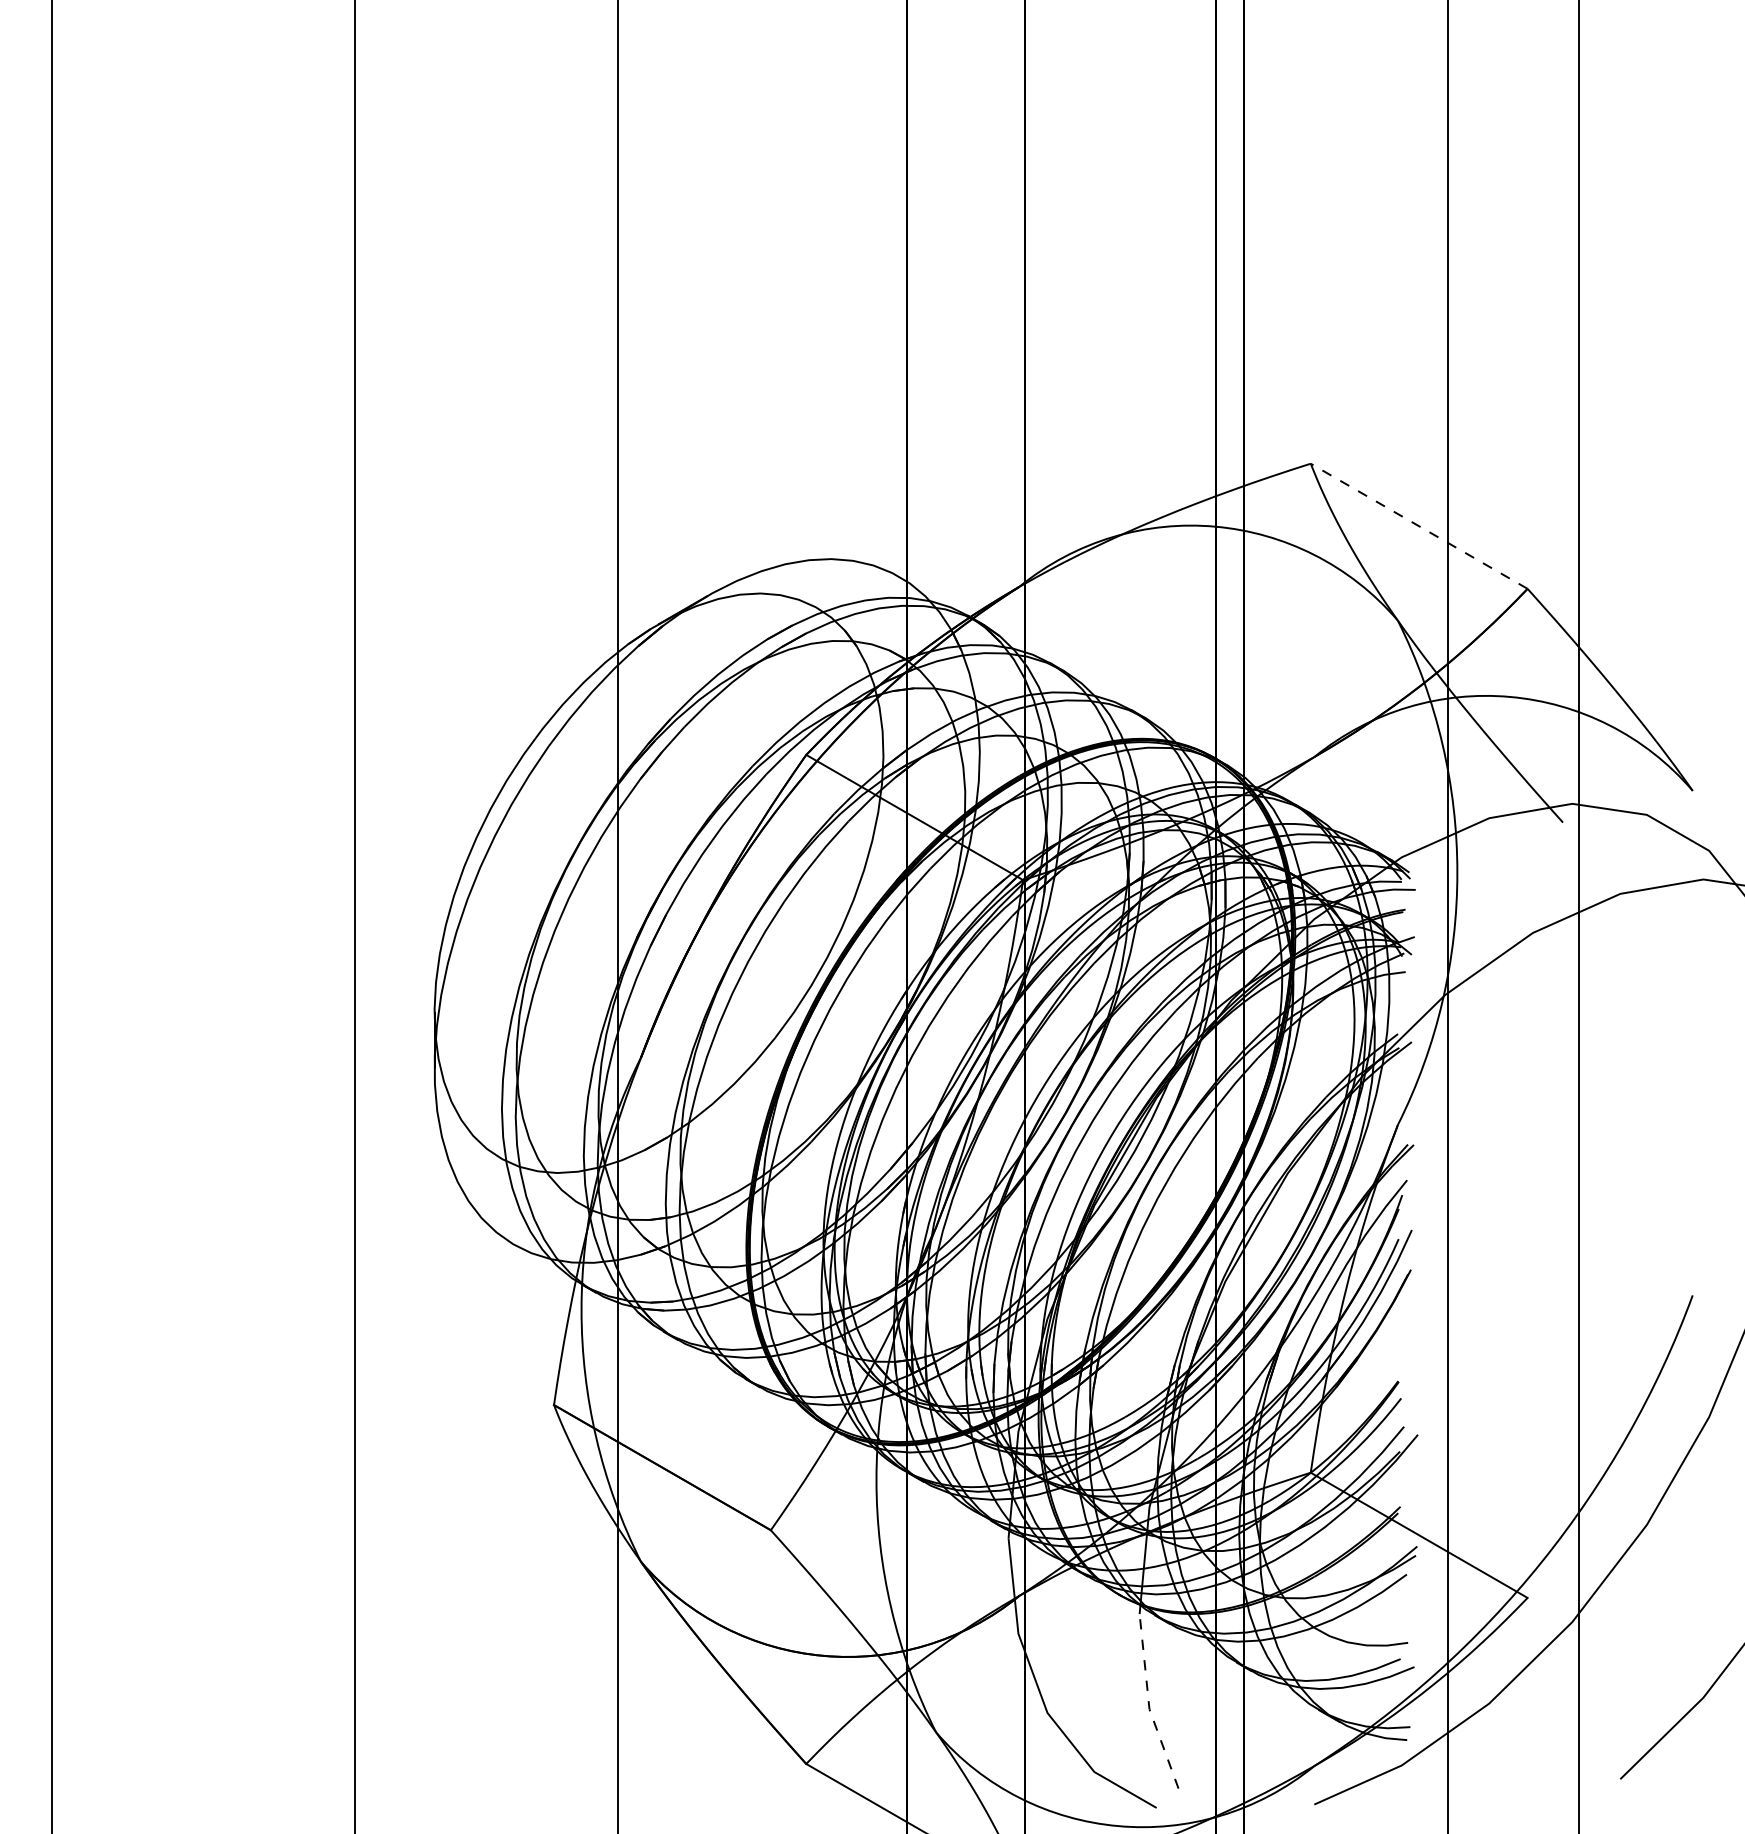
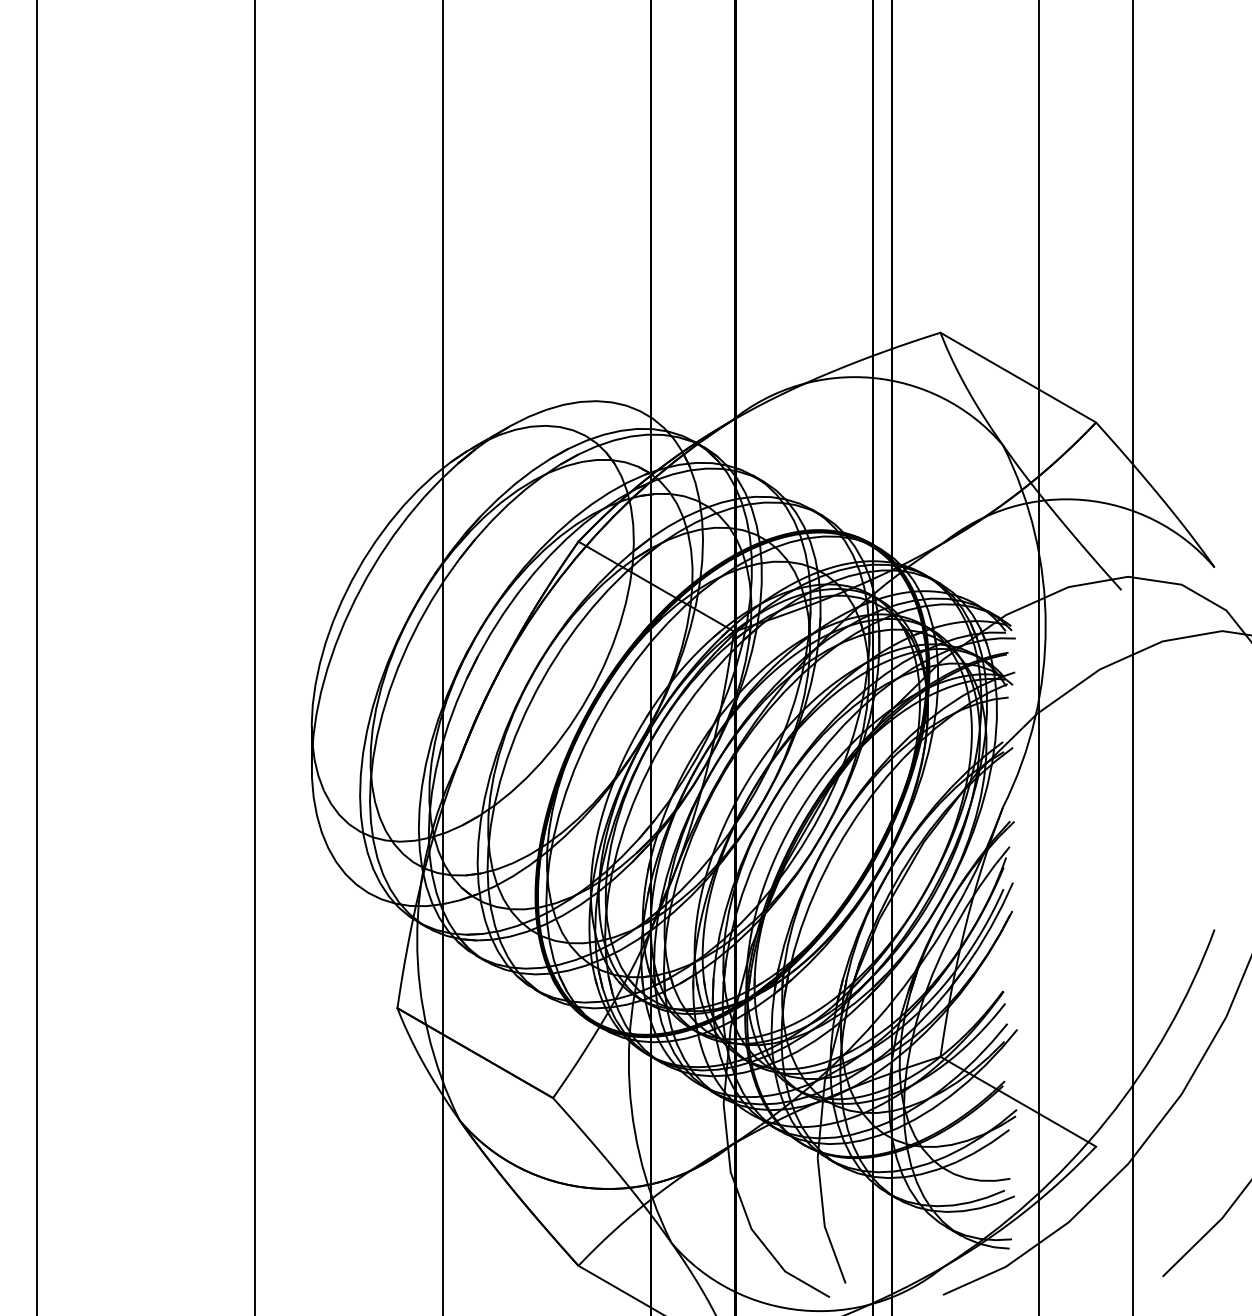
line: (1418, 526) -> (1017, 377), dashed -> solid
line: (1148, 1704) -> (824, 1223), dashed -> solid

